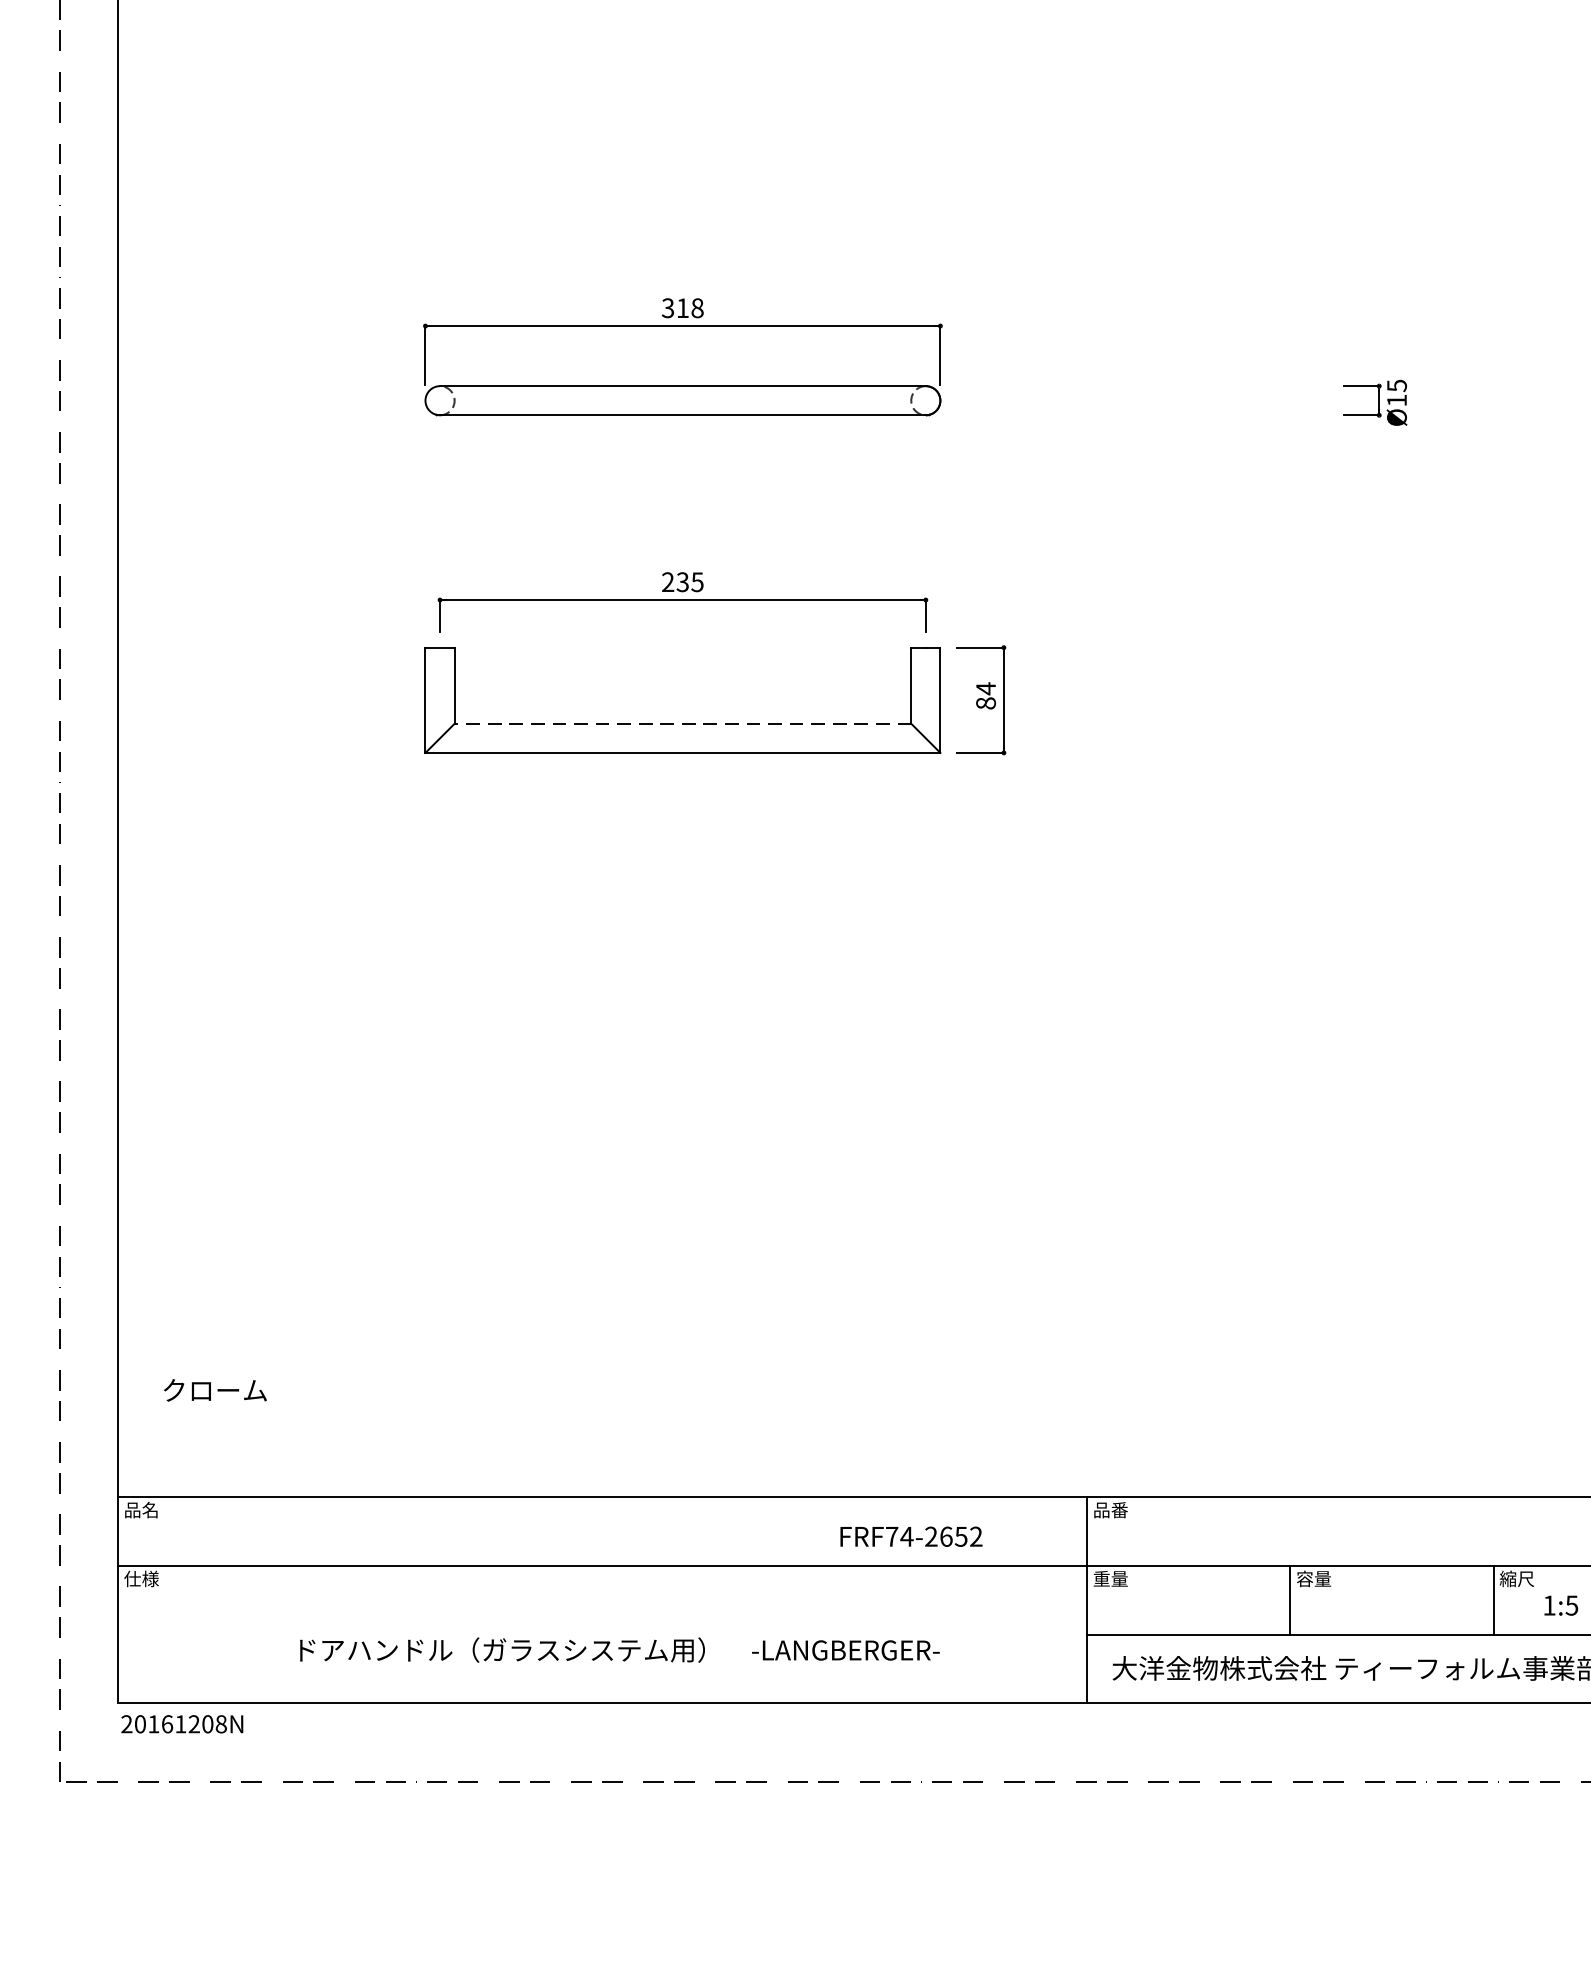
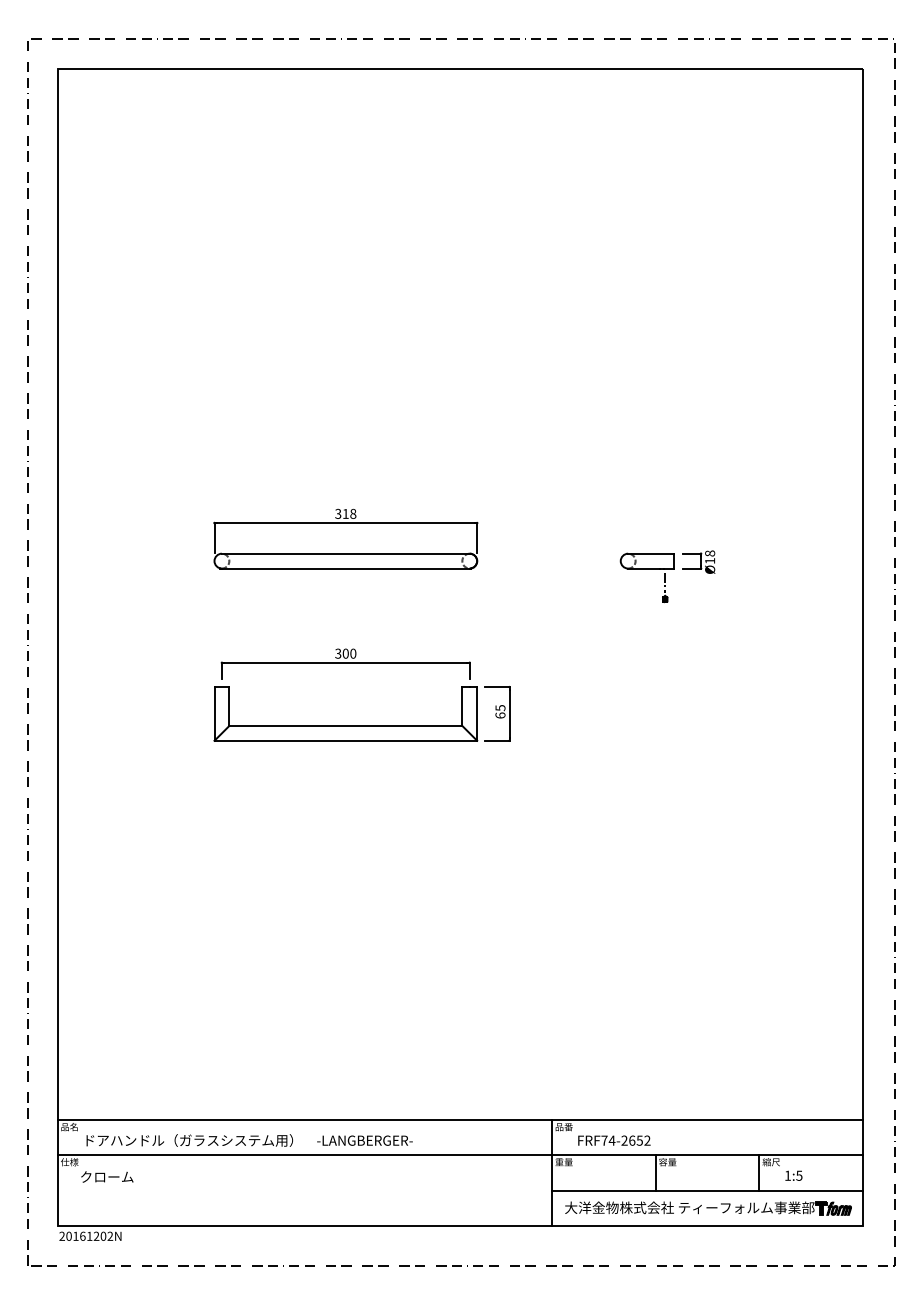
text: (1395, 385) -> (709, 553), Ø15 -> Ø18
part: (1272, 417) -> (646, 569), added
text: (682, 581) -> (345, 653), 235 -> 300
text: (986, 695) -> (500, 711), 84 -> 65
line: (682, 722) -> (345, 725), dashed -> solid
text: (215, 1389) -> (107, 1176), moved
text: (911, 1536) -> (614, 1140), moved
text: (619, 1650) -> (249, 1140), moved
text: (221, 1722) -> (110, 1235), 20161208N -> 20161202N

